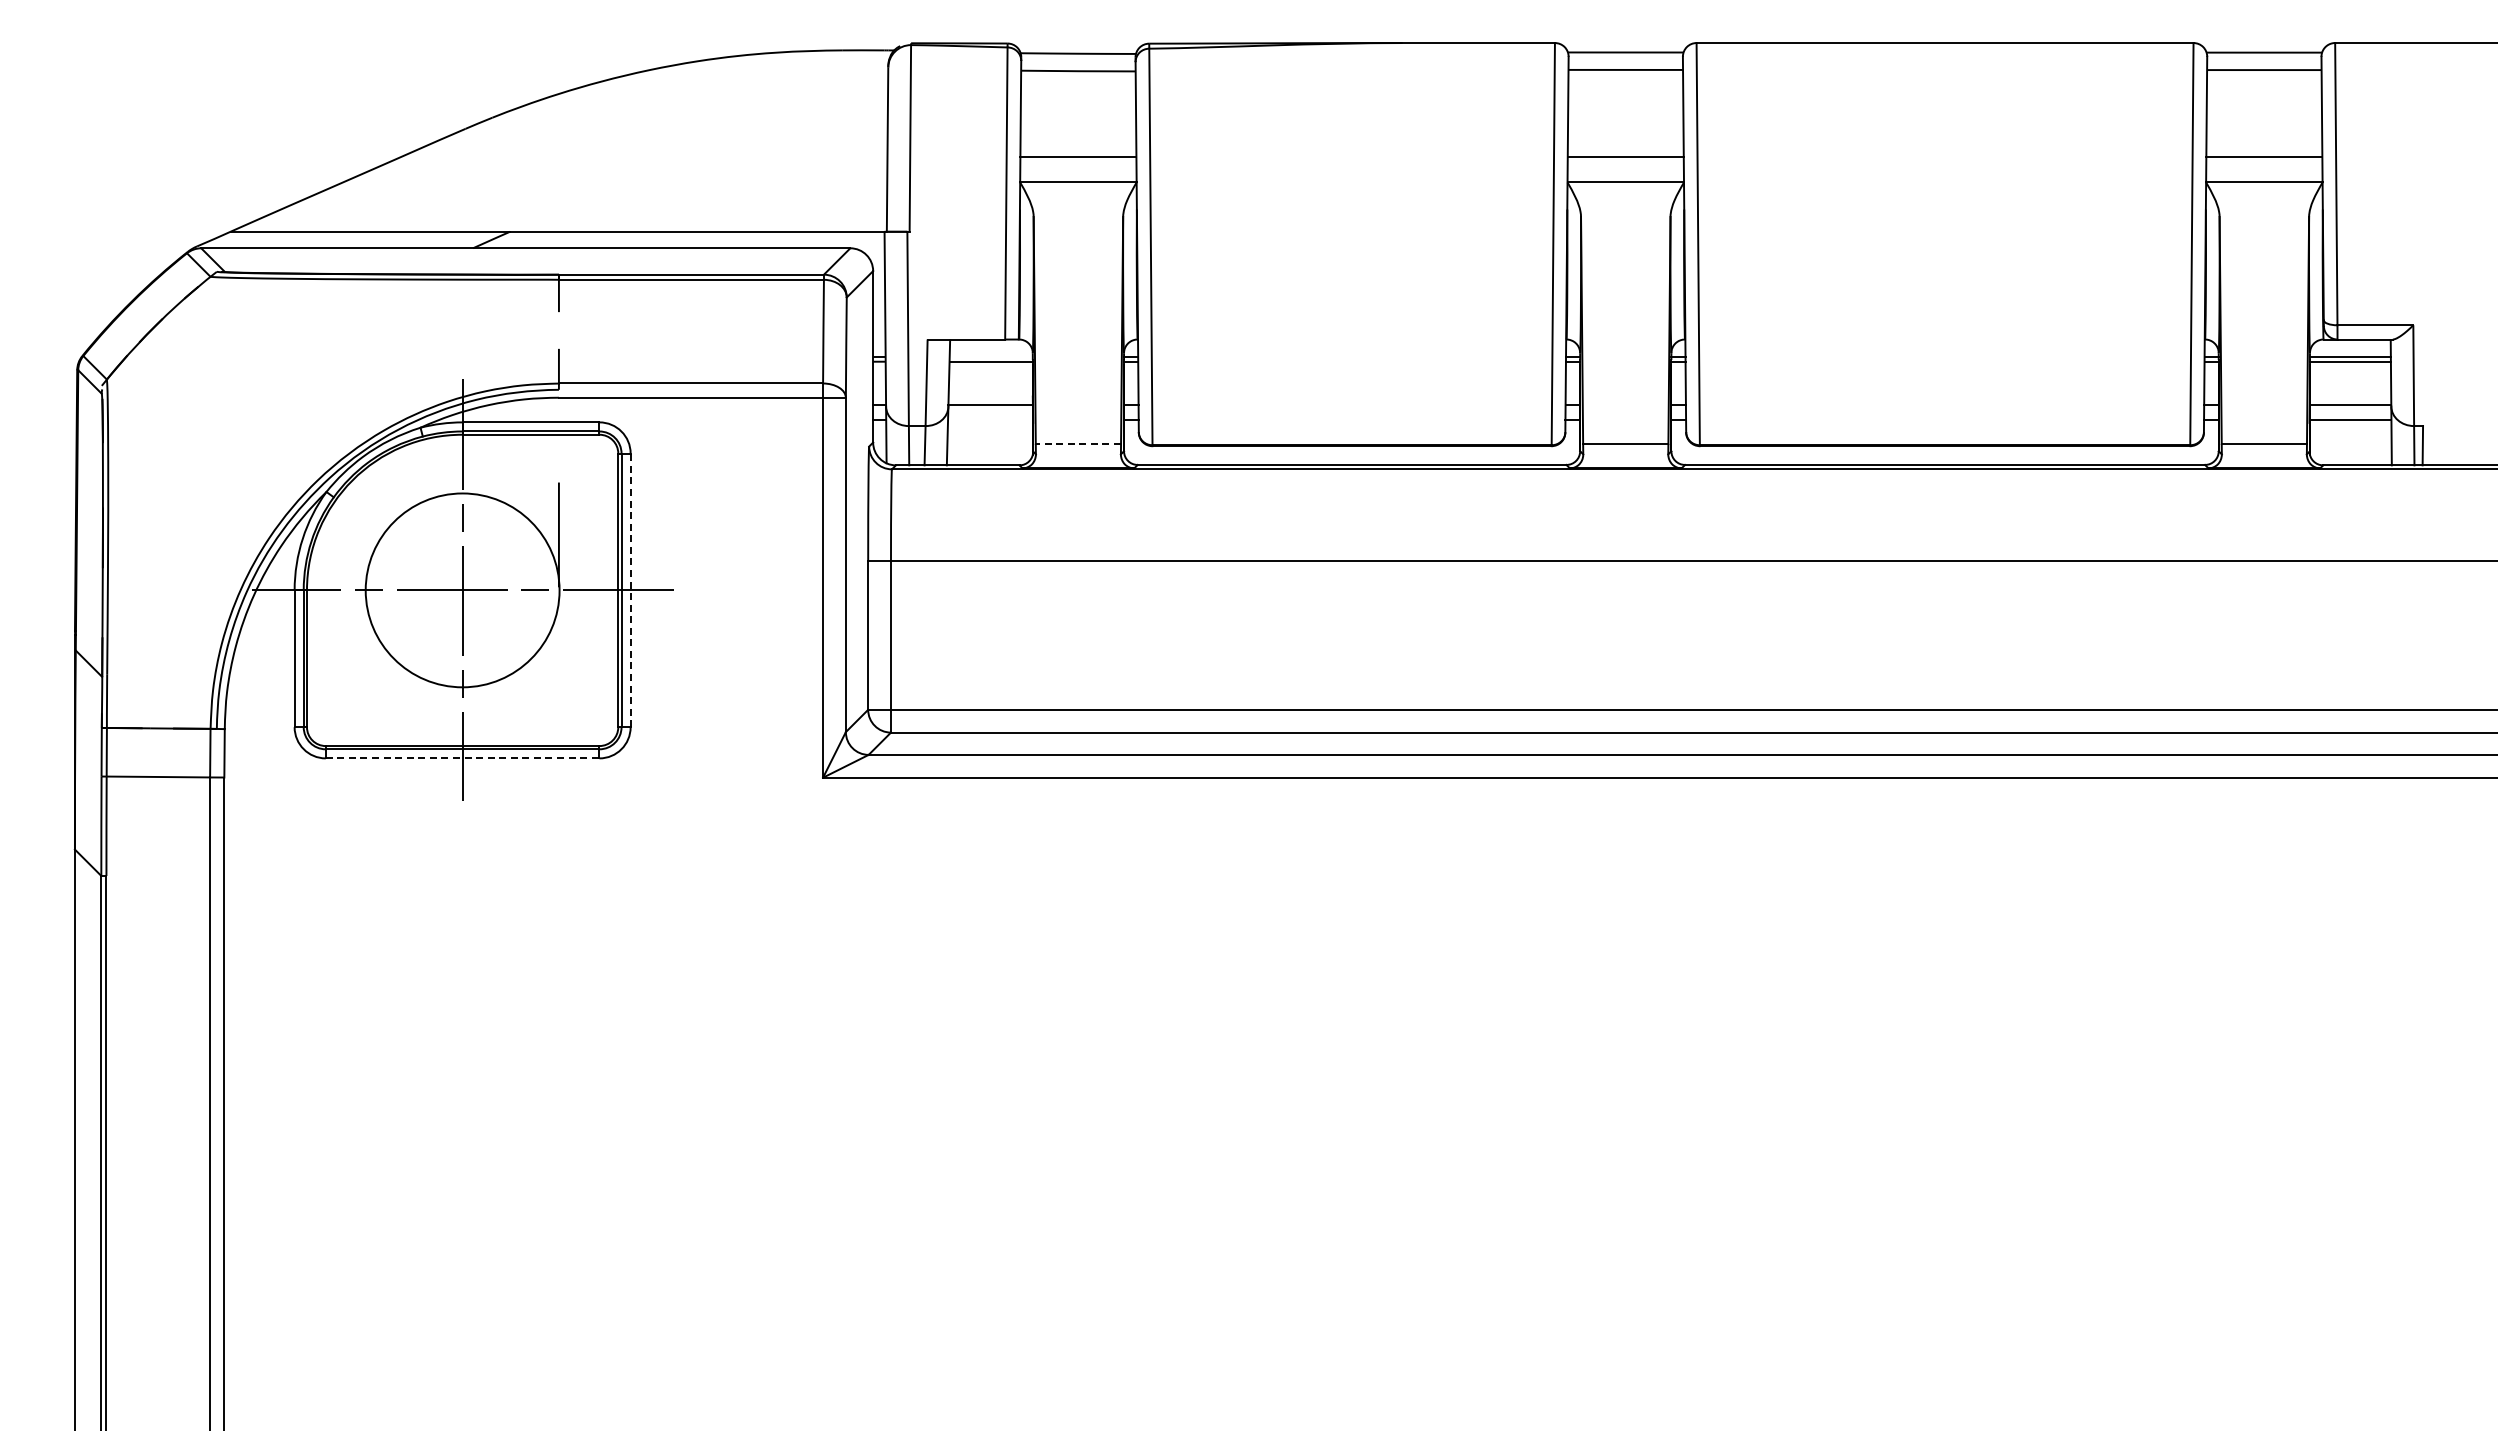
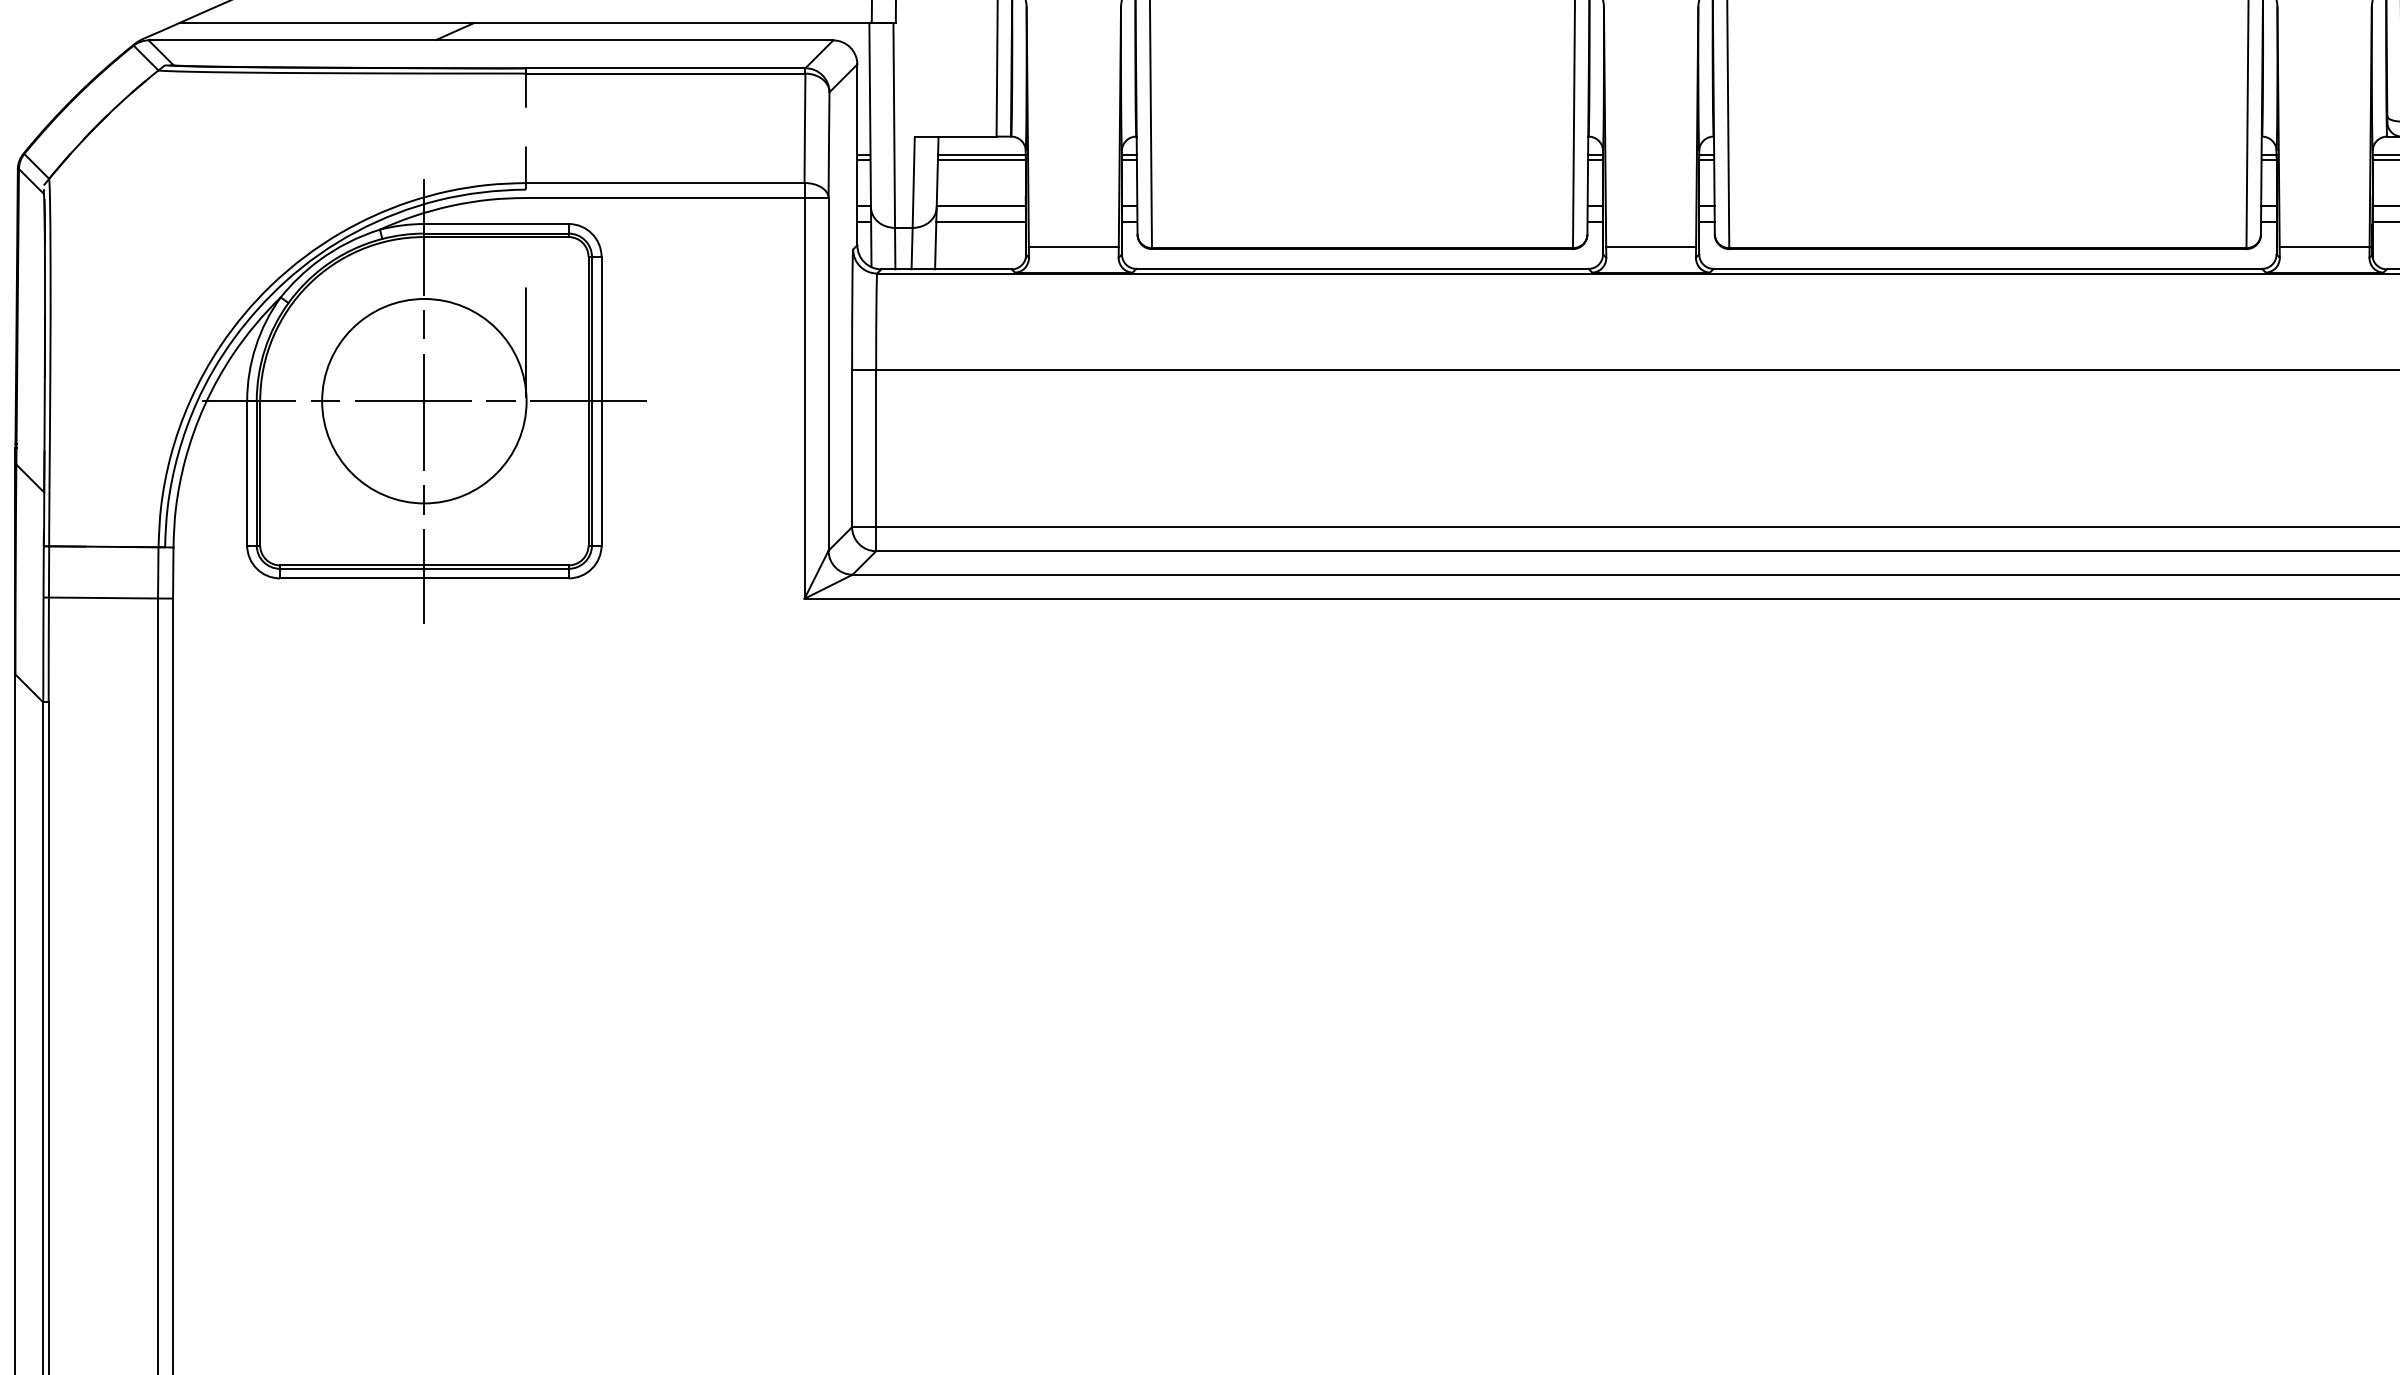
line: (990, 356) -> (981, 154), added
line: (990, 420) -> (981, 222), added
line: (1078, 443) -> (1073, 246), dashed -> solid
line: (630, 590) -> (601, 401), dashed -> solid
line: (462, 758) -> (424, 578), dashed -> solid

